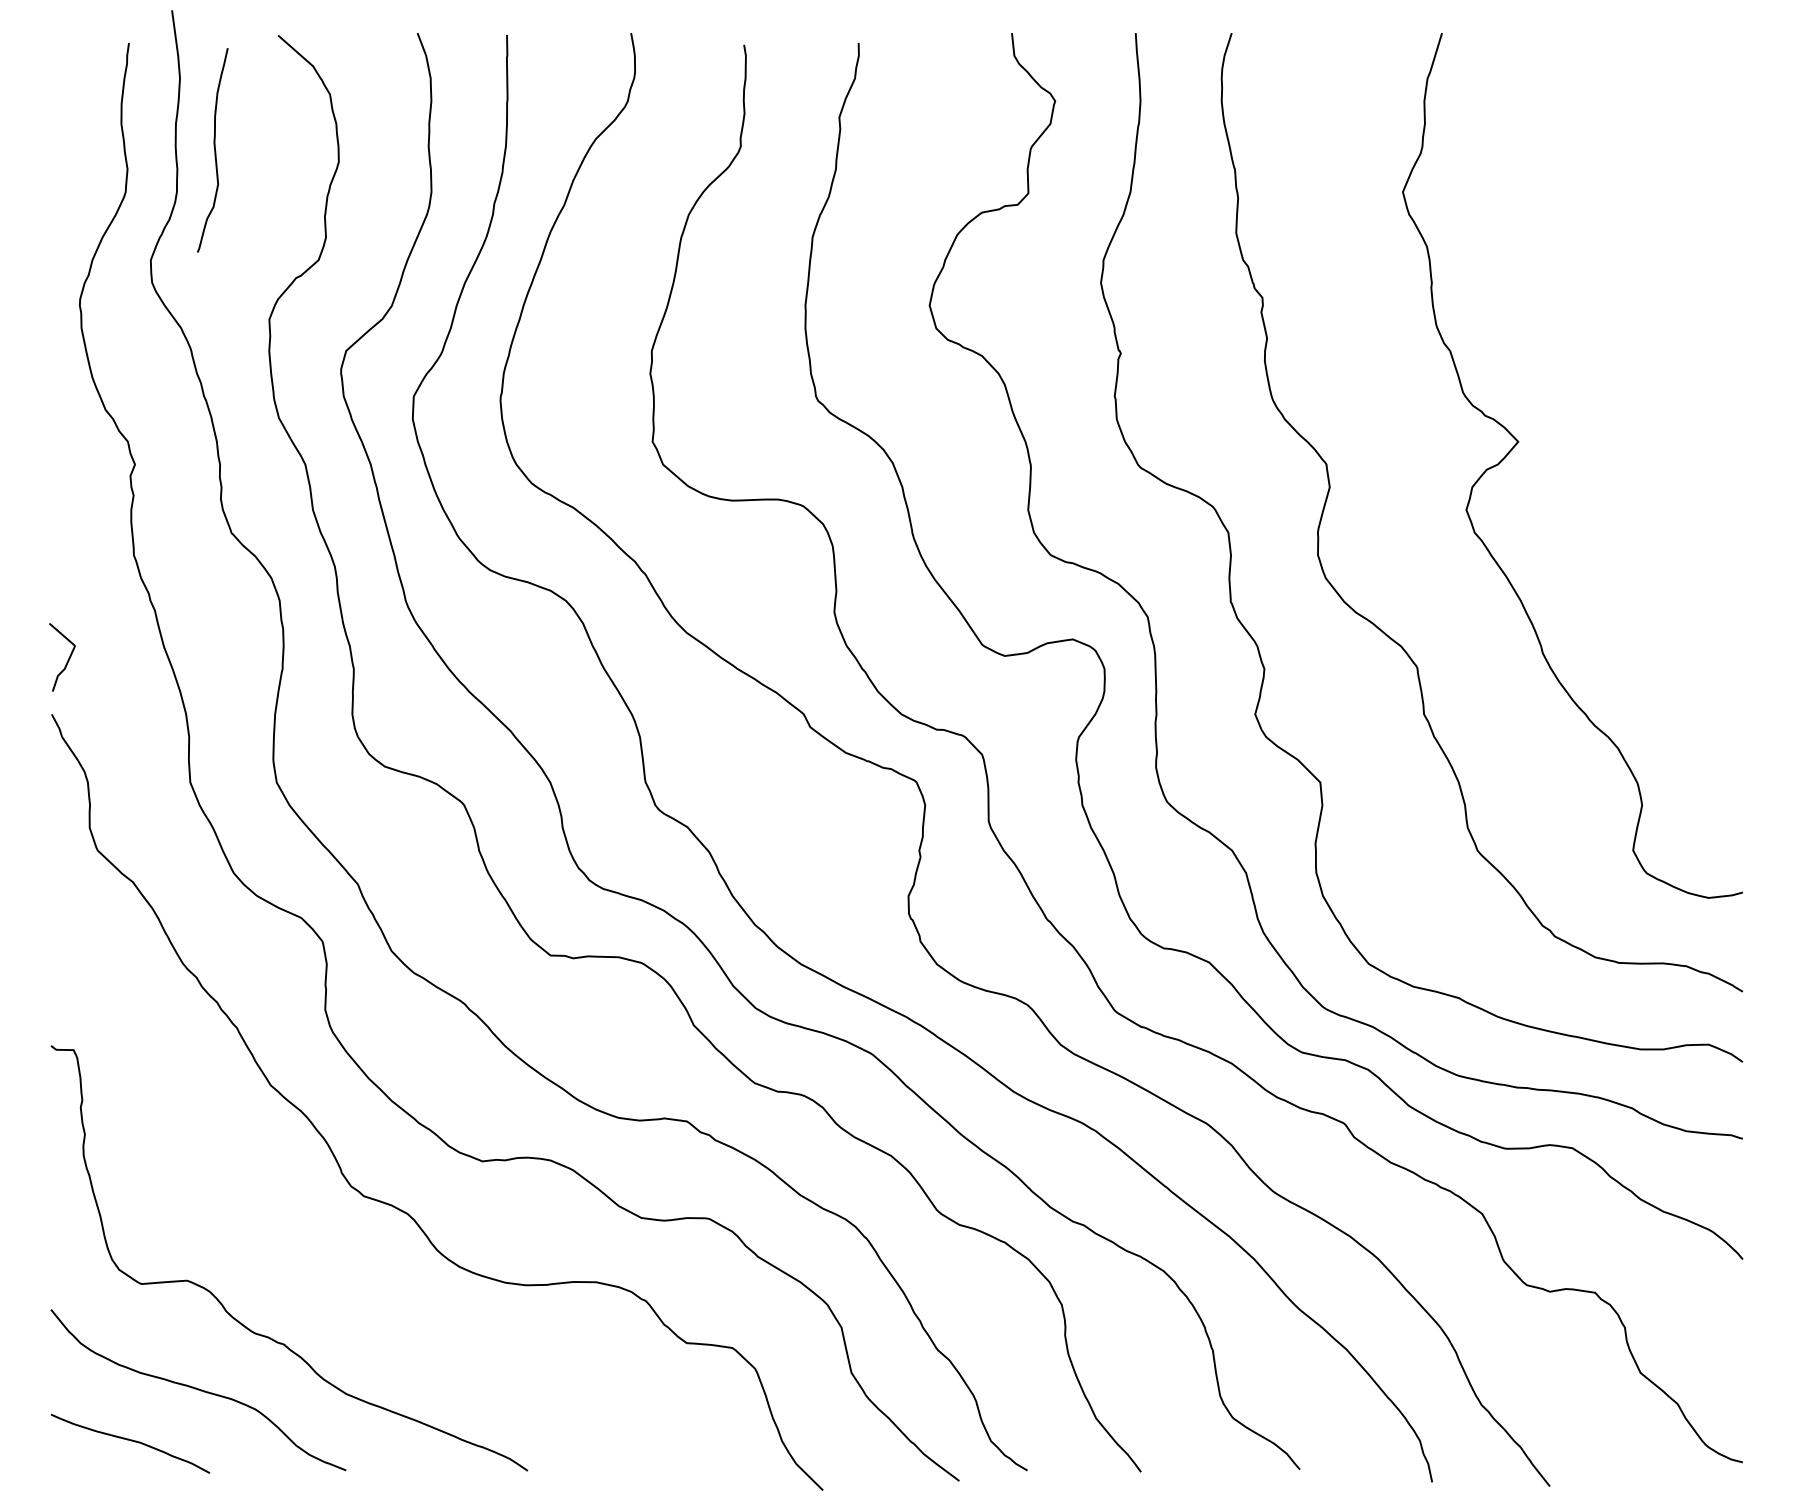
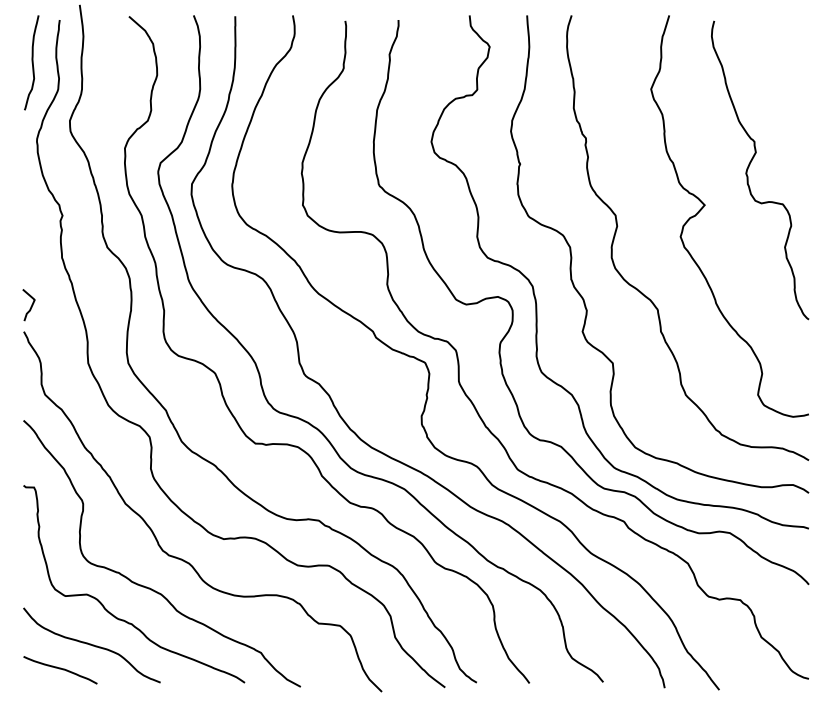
curve: (212, 149) -> (31, 62), moved
curve: (1614, 360) -> (749, 167), added
curve: (317, 1263) -> (147, 586), added

